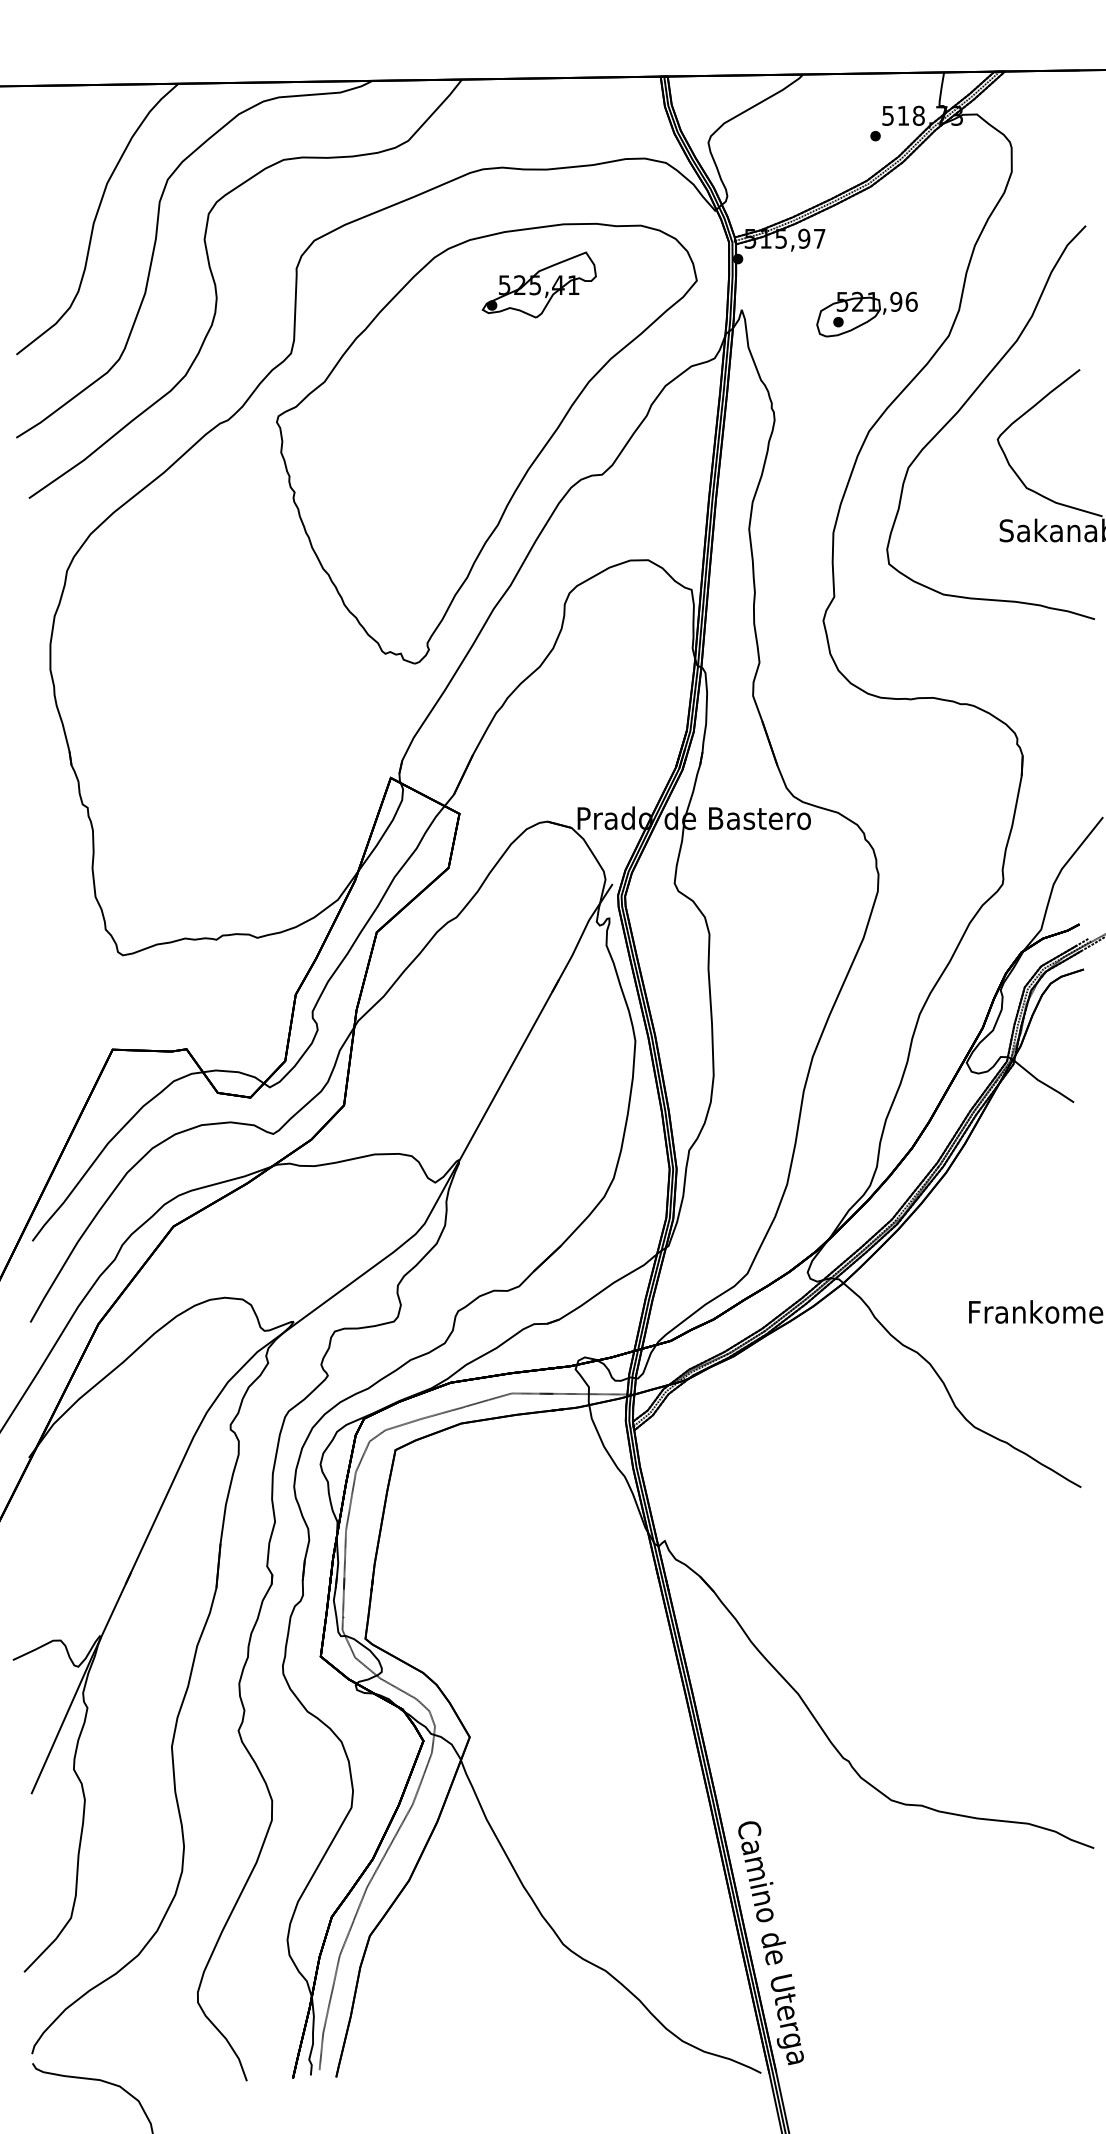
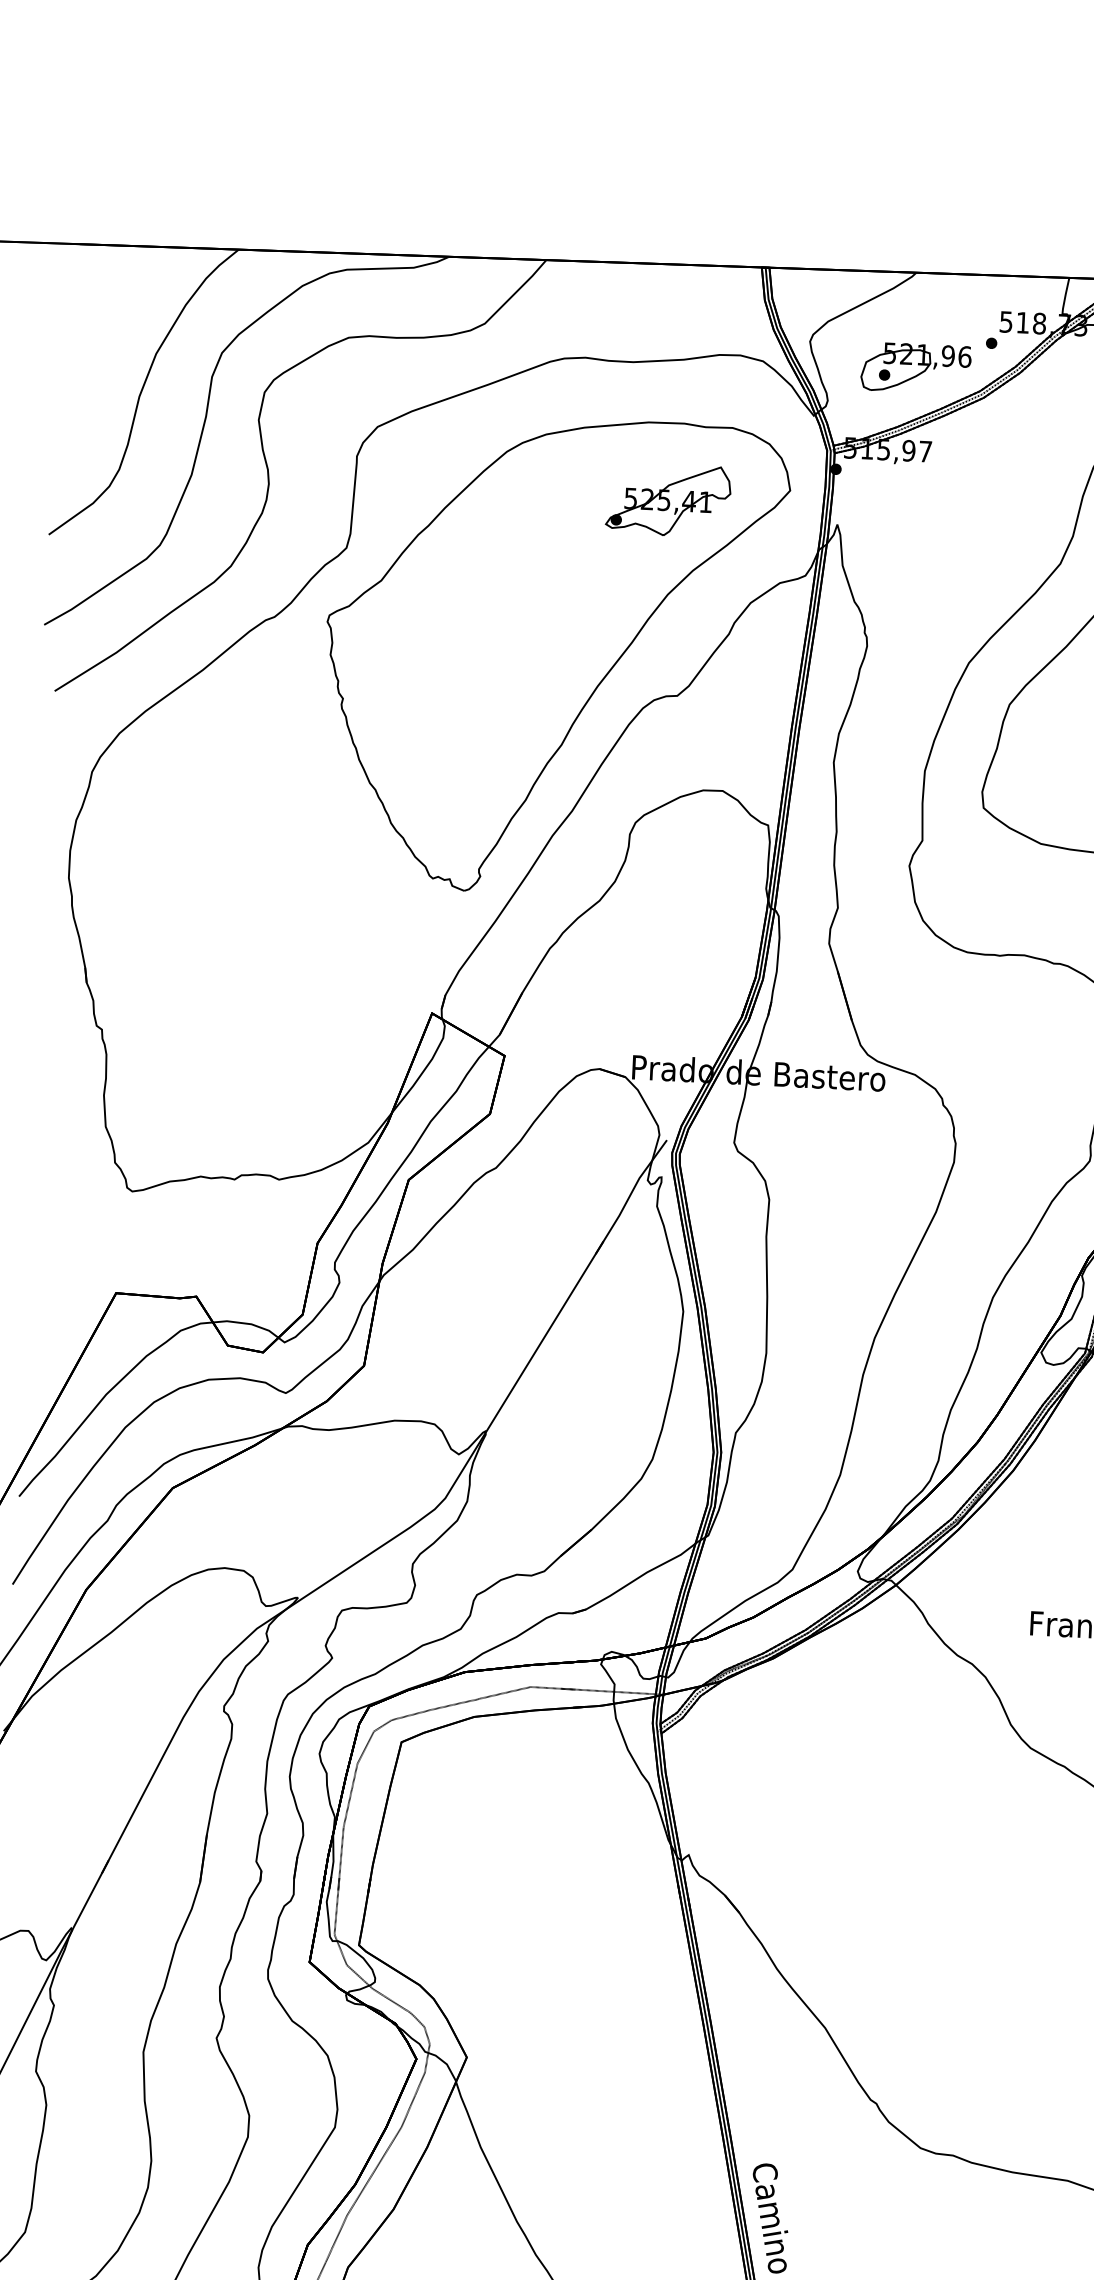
part: (538, 284) -> (667, 499), moved
part: (866, 314) -> (915, 368), moved

